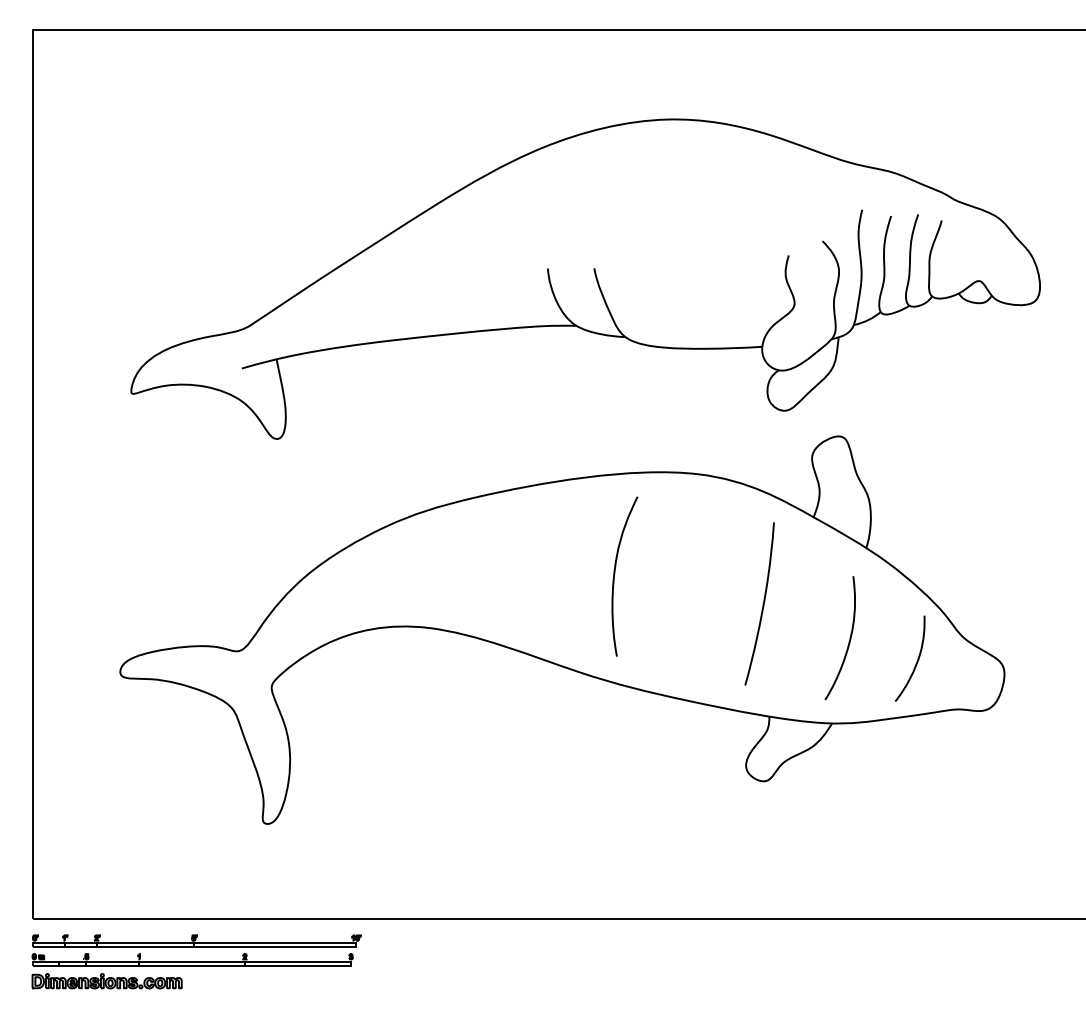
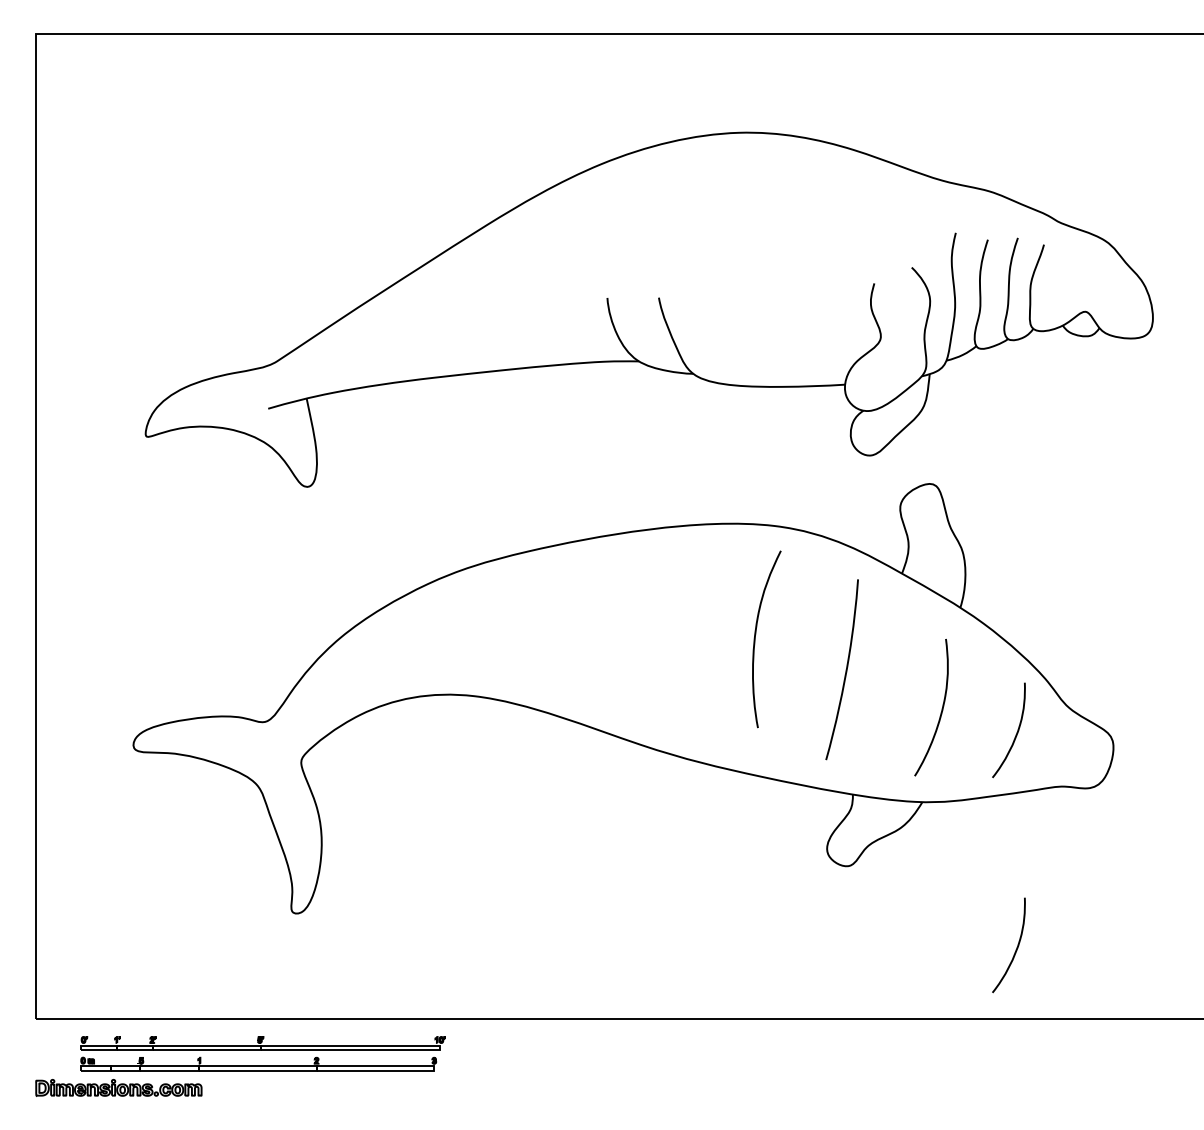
curve: (614, 576) -> (755, 639), moved
curve: (916, 856) -> (1015, 949), added
part: (196, 950) -> (262, 1053), moved

